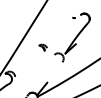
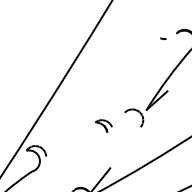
part: (42, 47) -> (102, 125), moved

